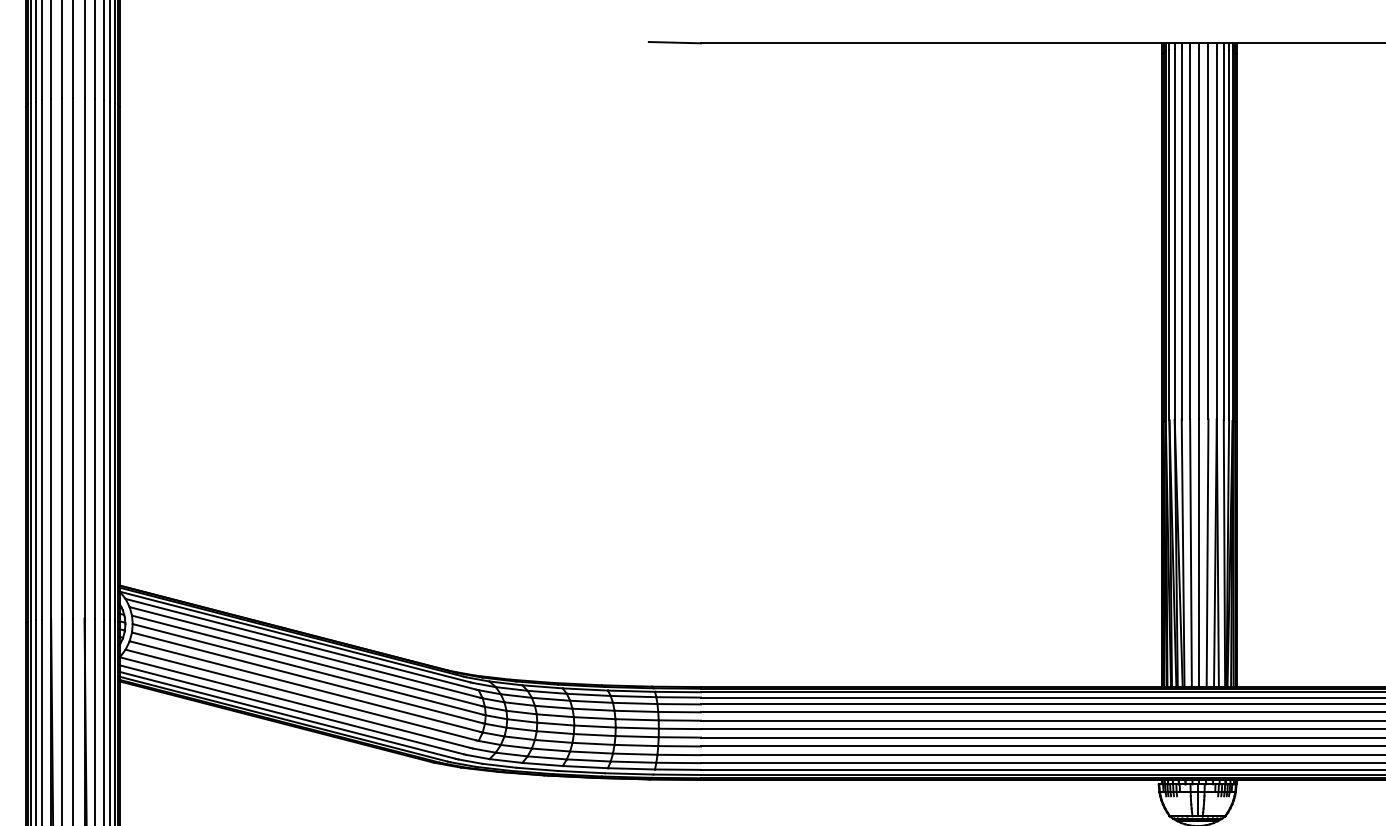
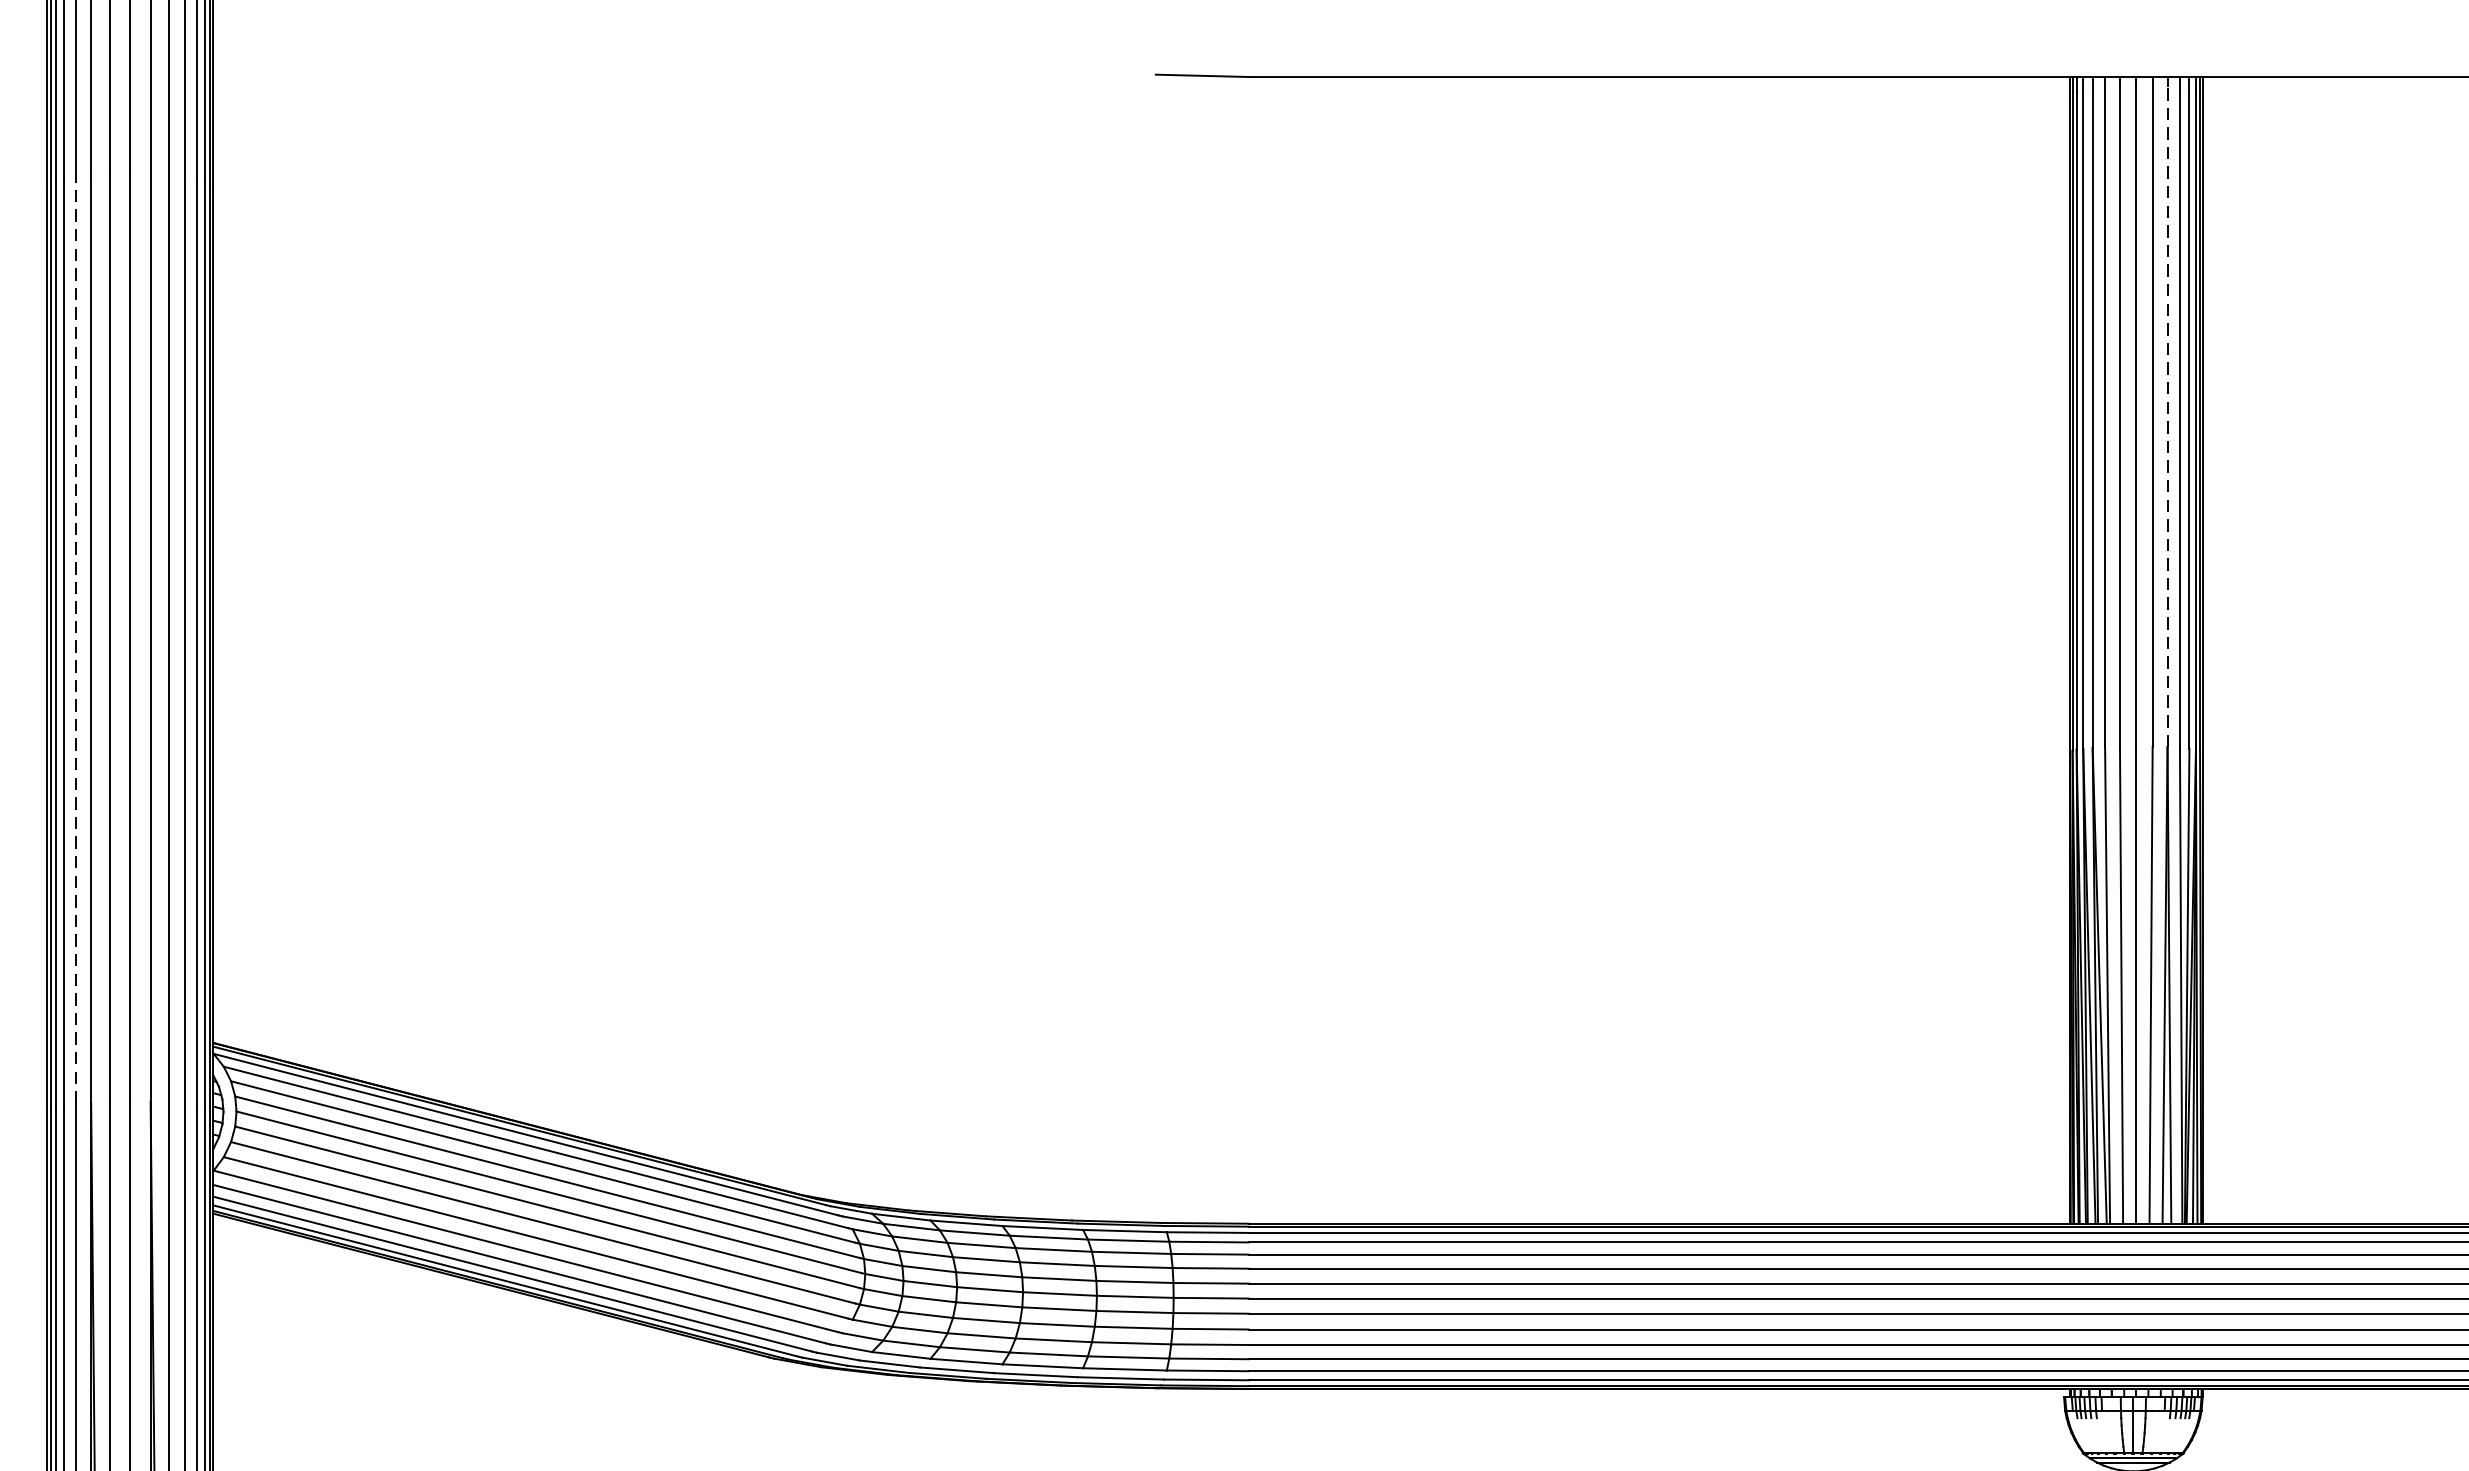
line: (1216, 233) -> (2167, 415), solid -> dashed
line: (42, 359) -> (75, 640), solid -> dashed

